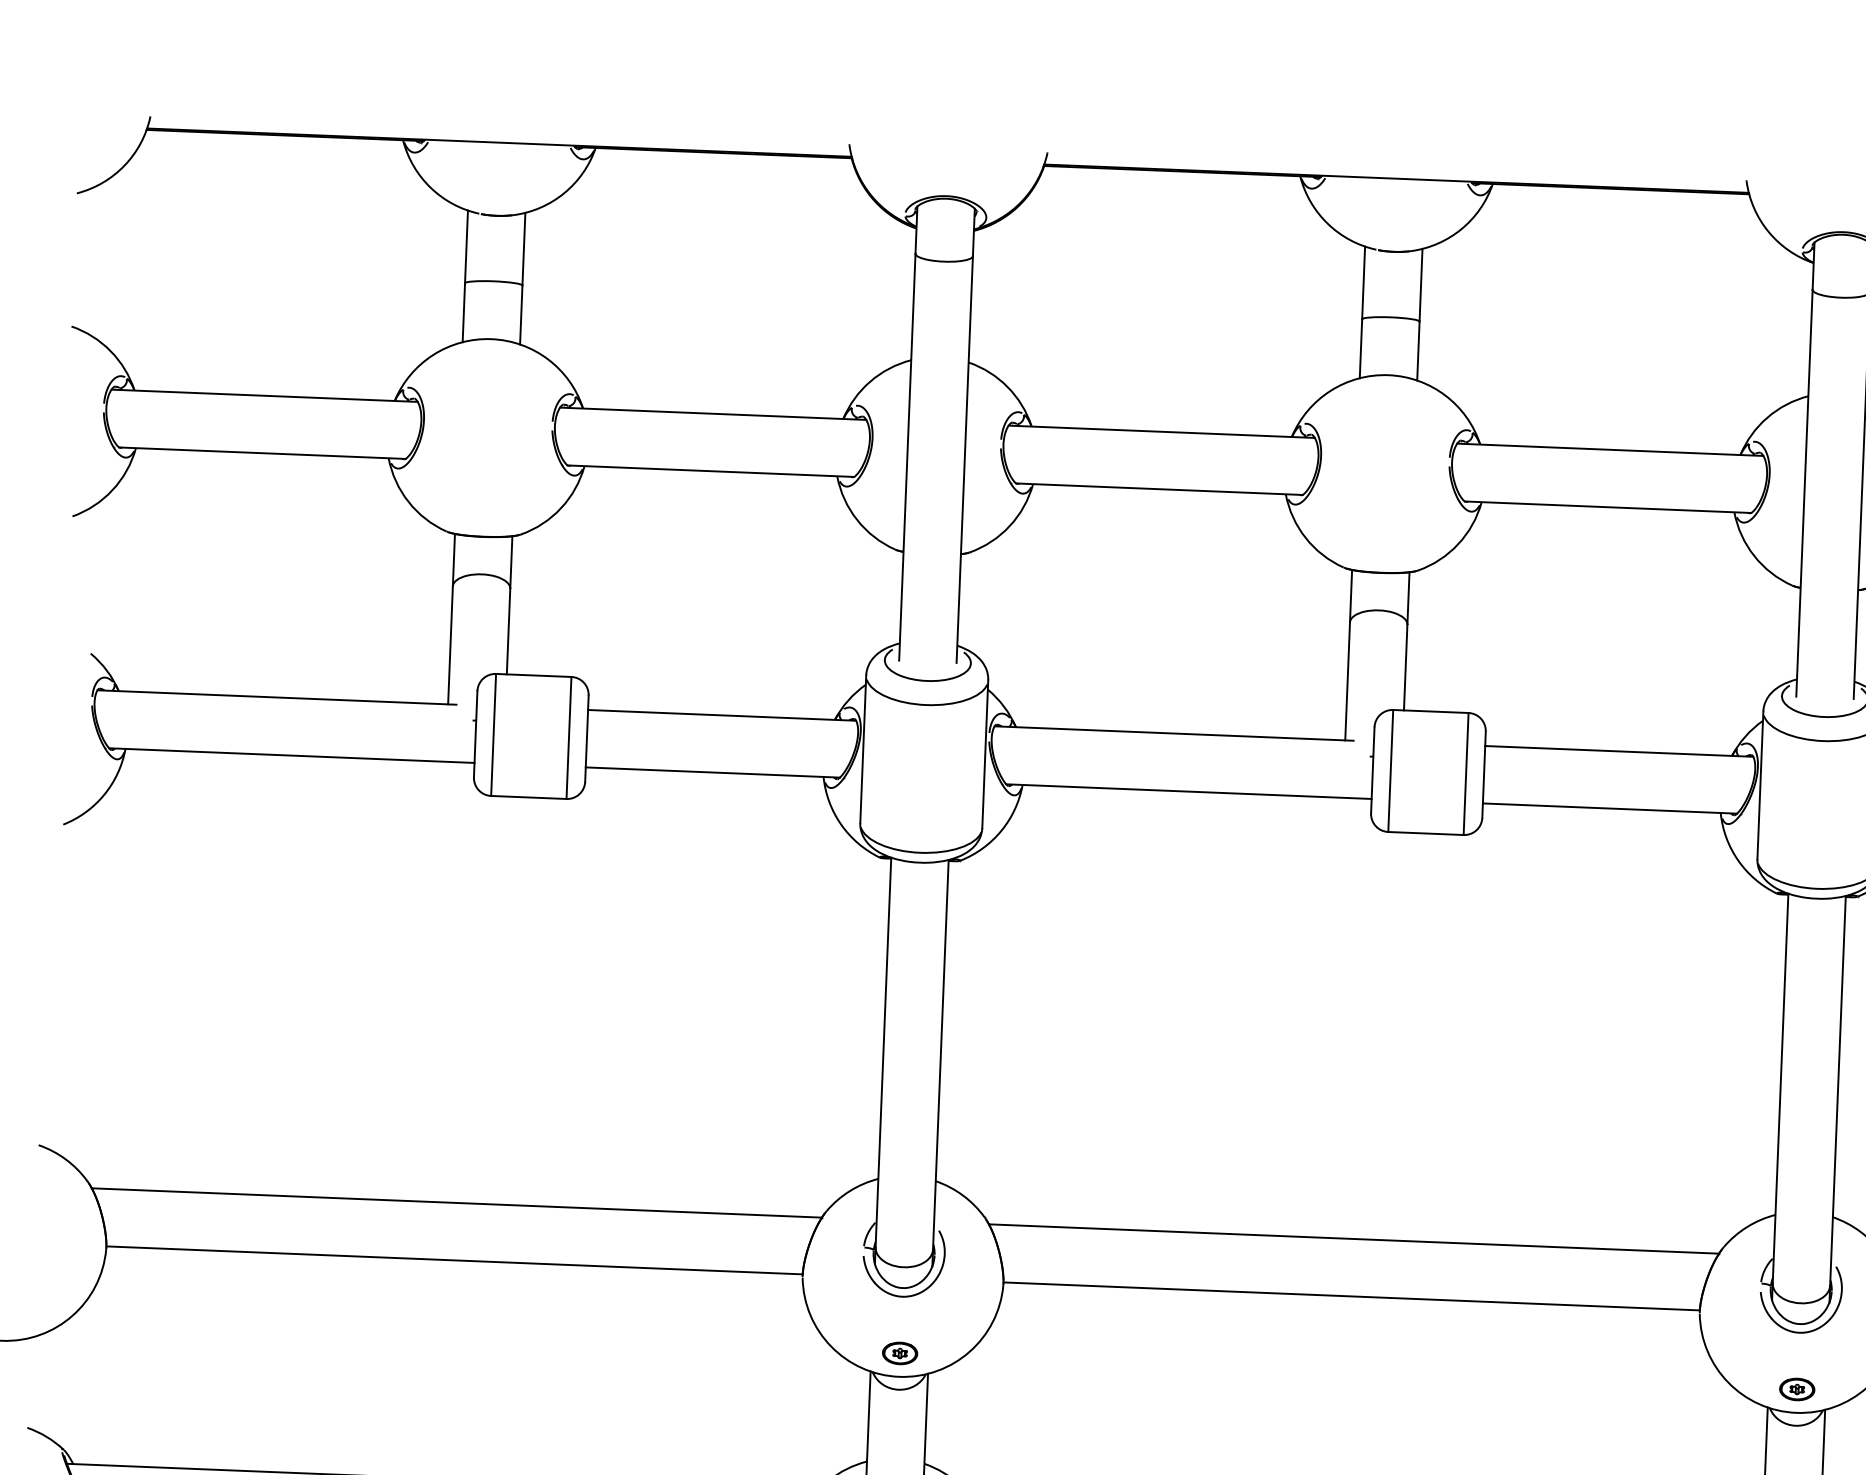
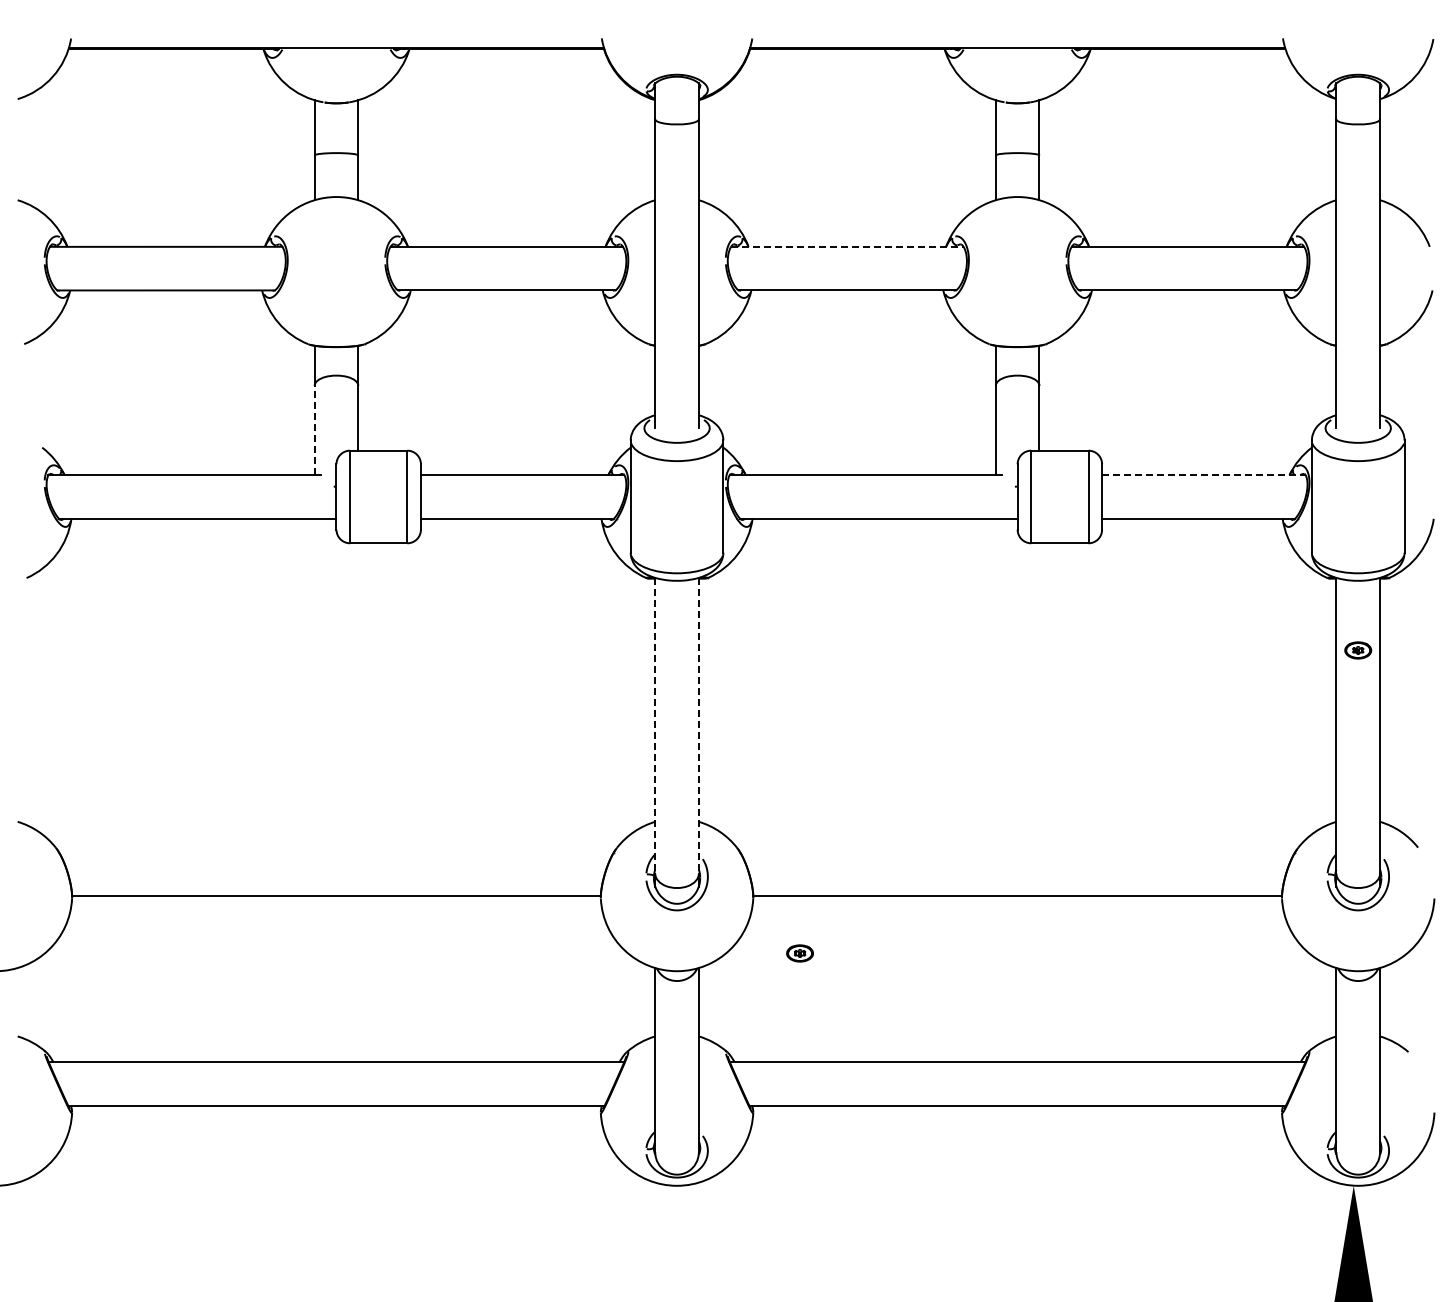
line: (1161, 431) -> (847, 246), solid -> dashed
line: (450, 645) -> (314, 430), solid -> dashed
line: (1618, 751) -> (1203, 475), solid -> dashed
line: (883, 1052) -> (655, 725), solid -> dashed
line: (940, 1054) -> (698, 725), solid -> dashed
line: (456, 1202) -> (336, 852), removed
line: (1353, 1238) -> (1017, 852), removed
part: (899, 1353) -> (799, 953), moved
part: (1797, 1389) -> (1358, 650), moved

